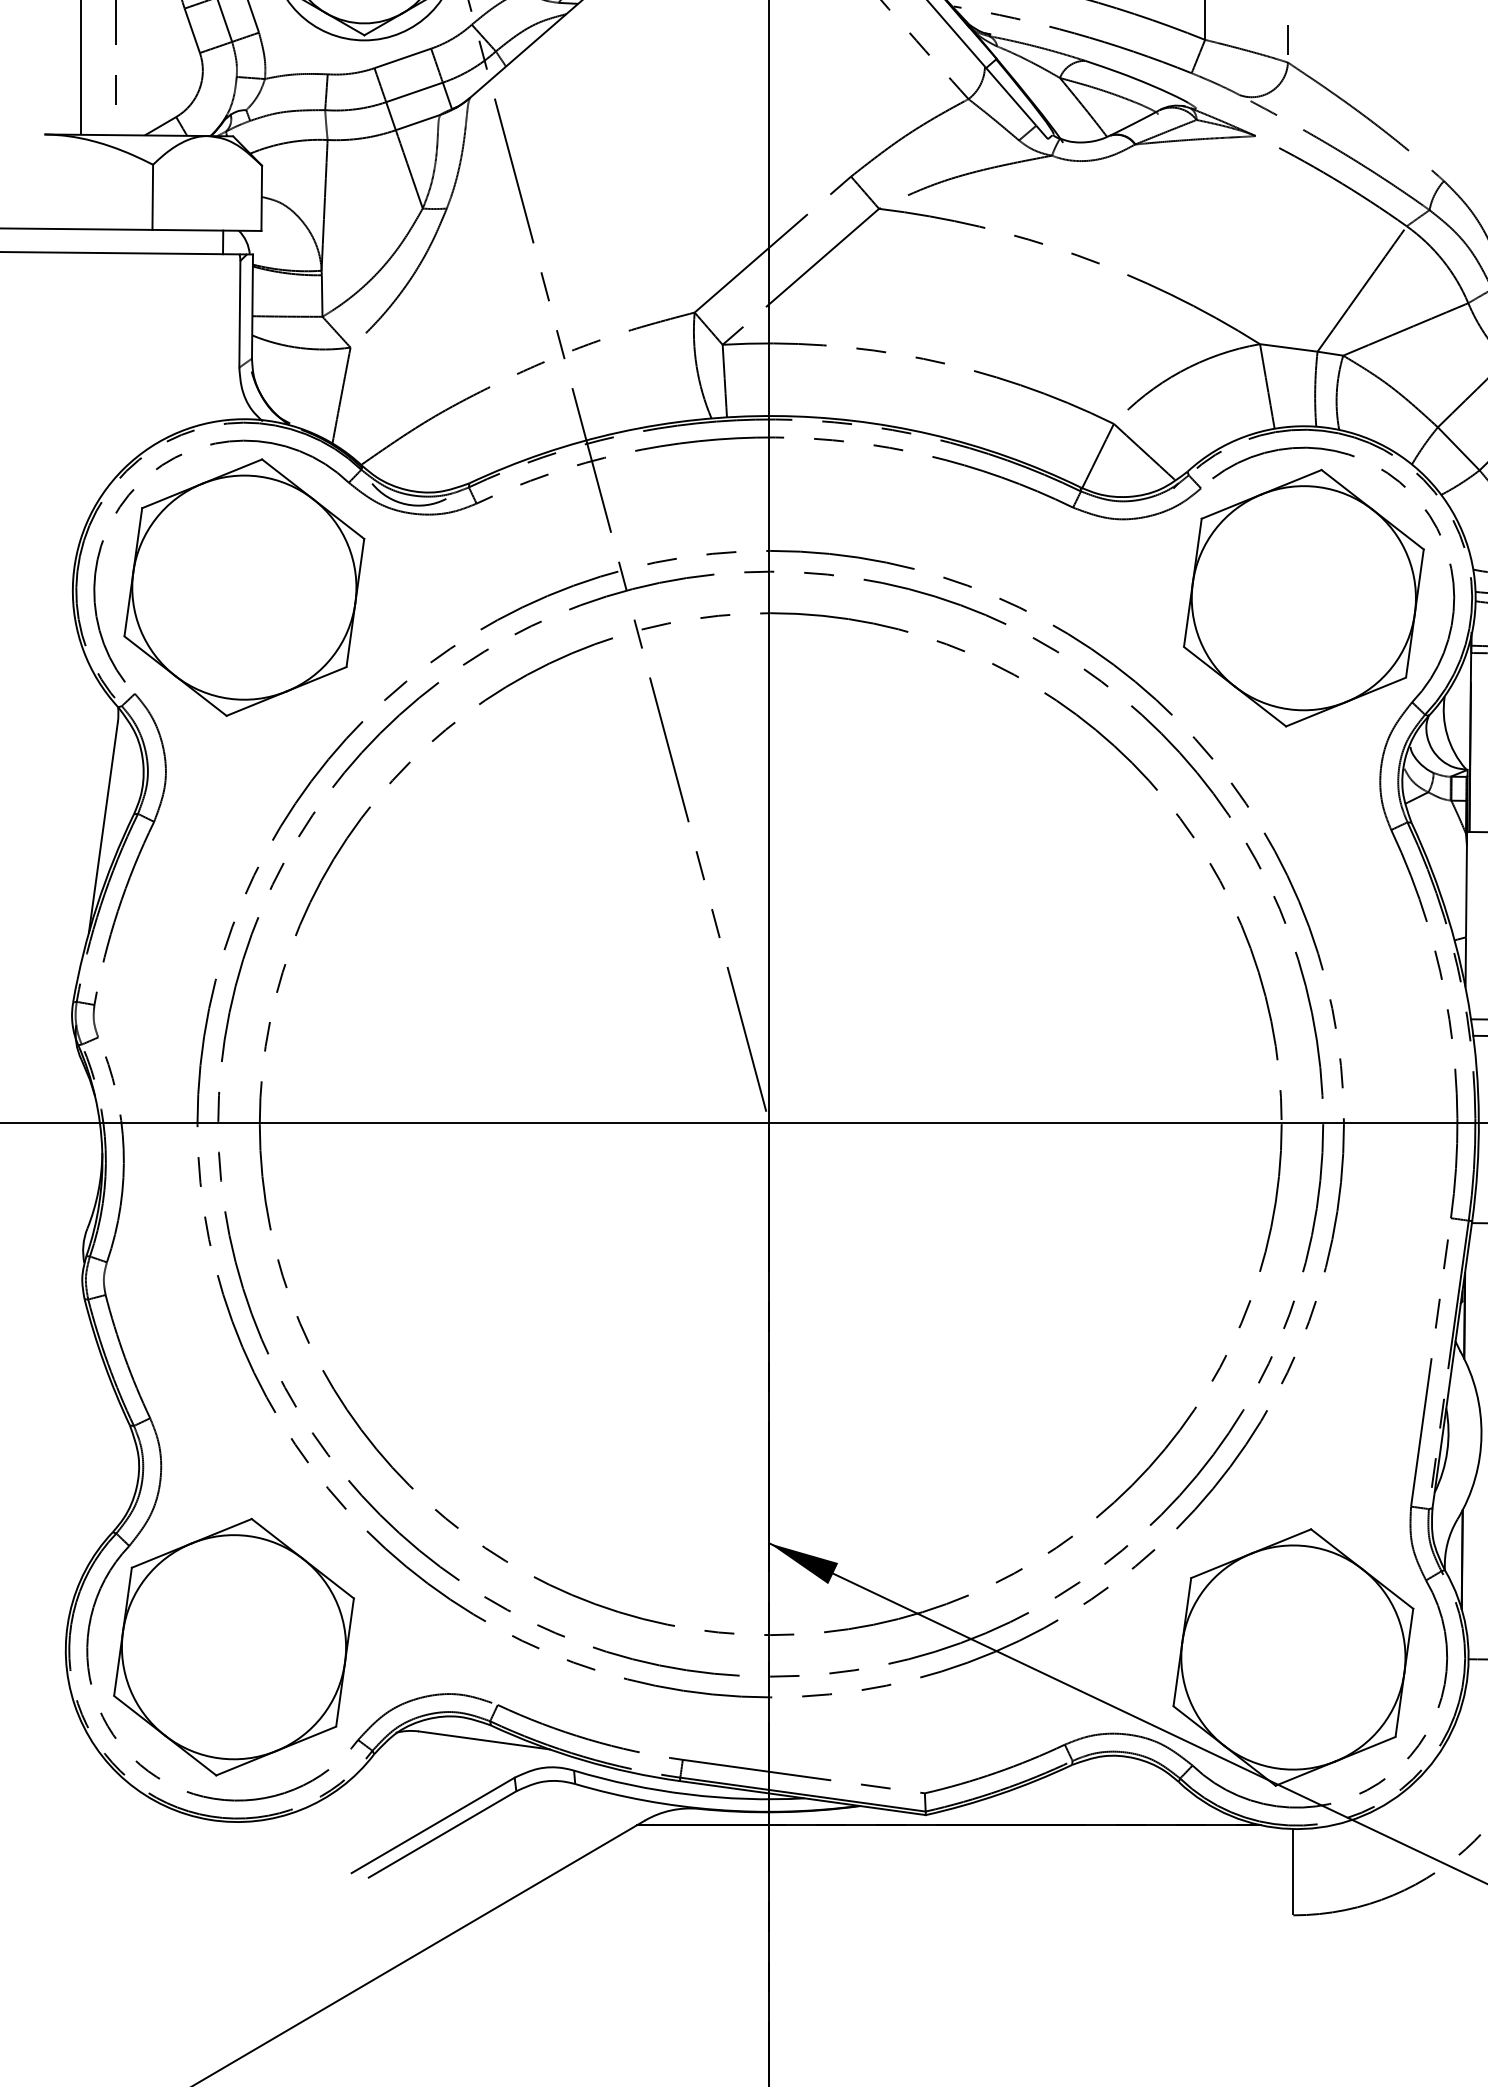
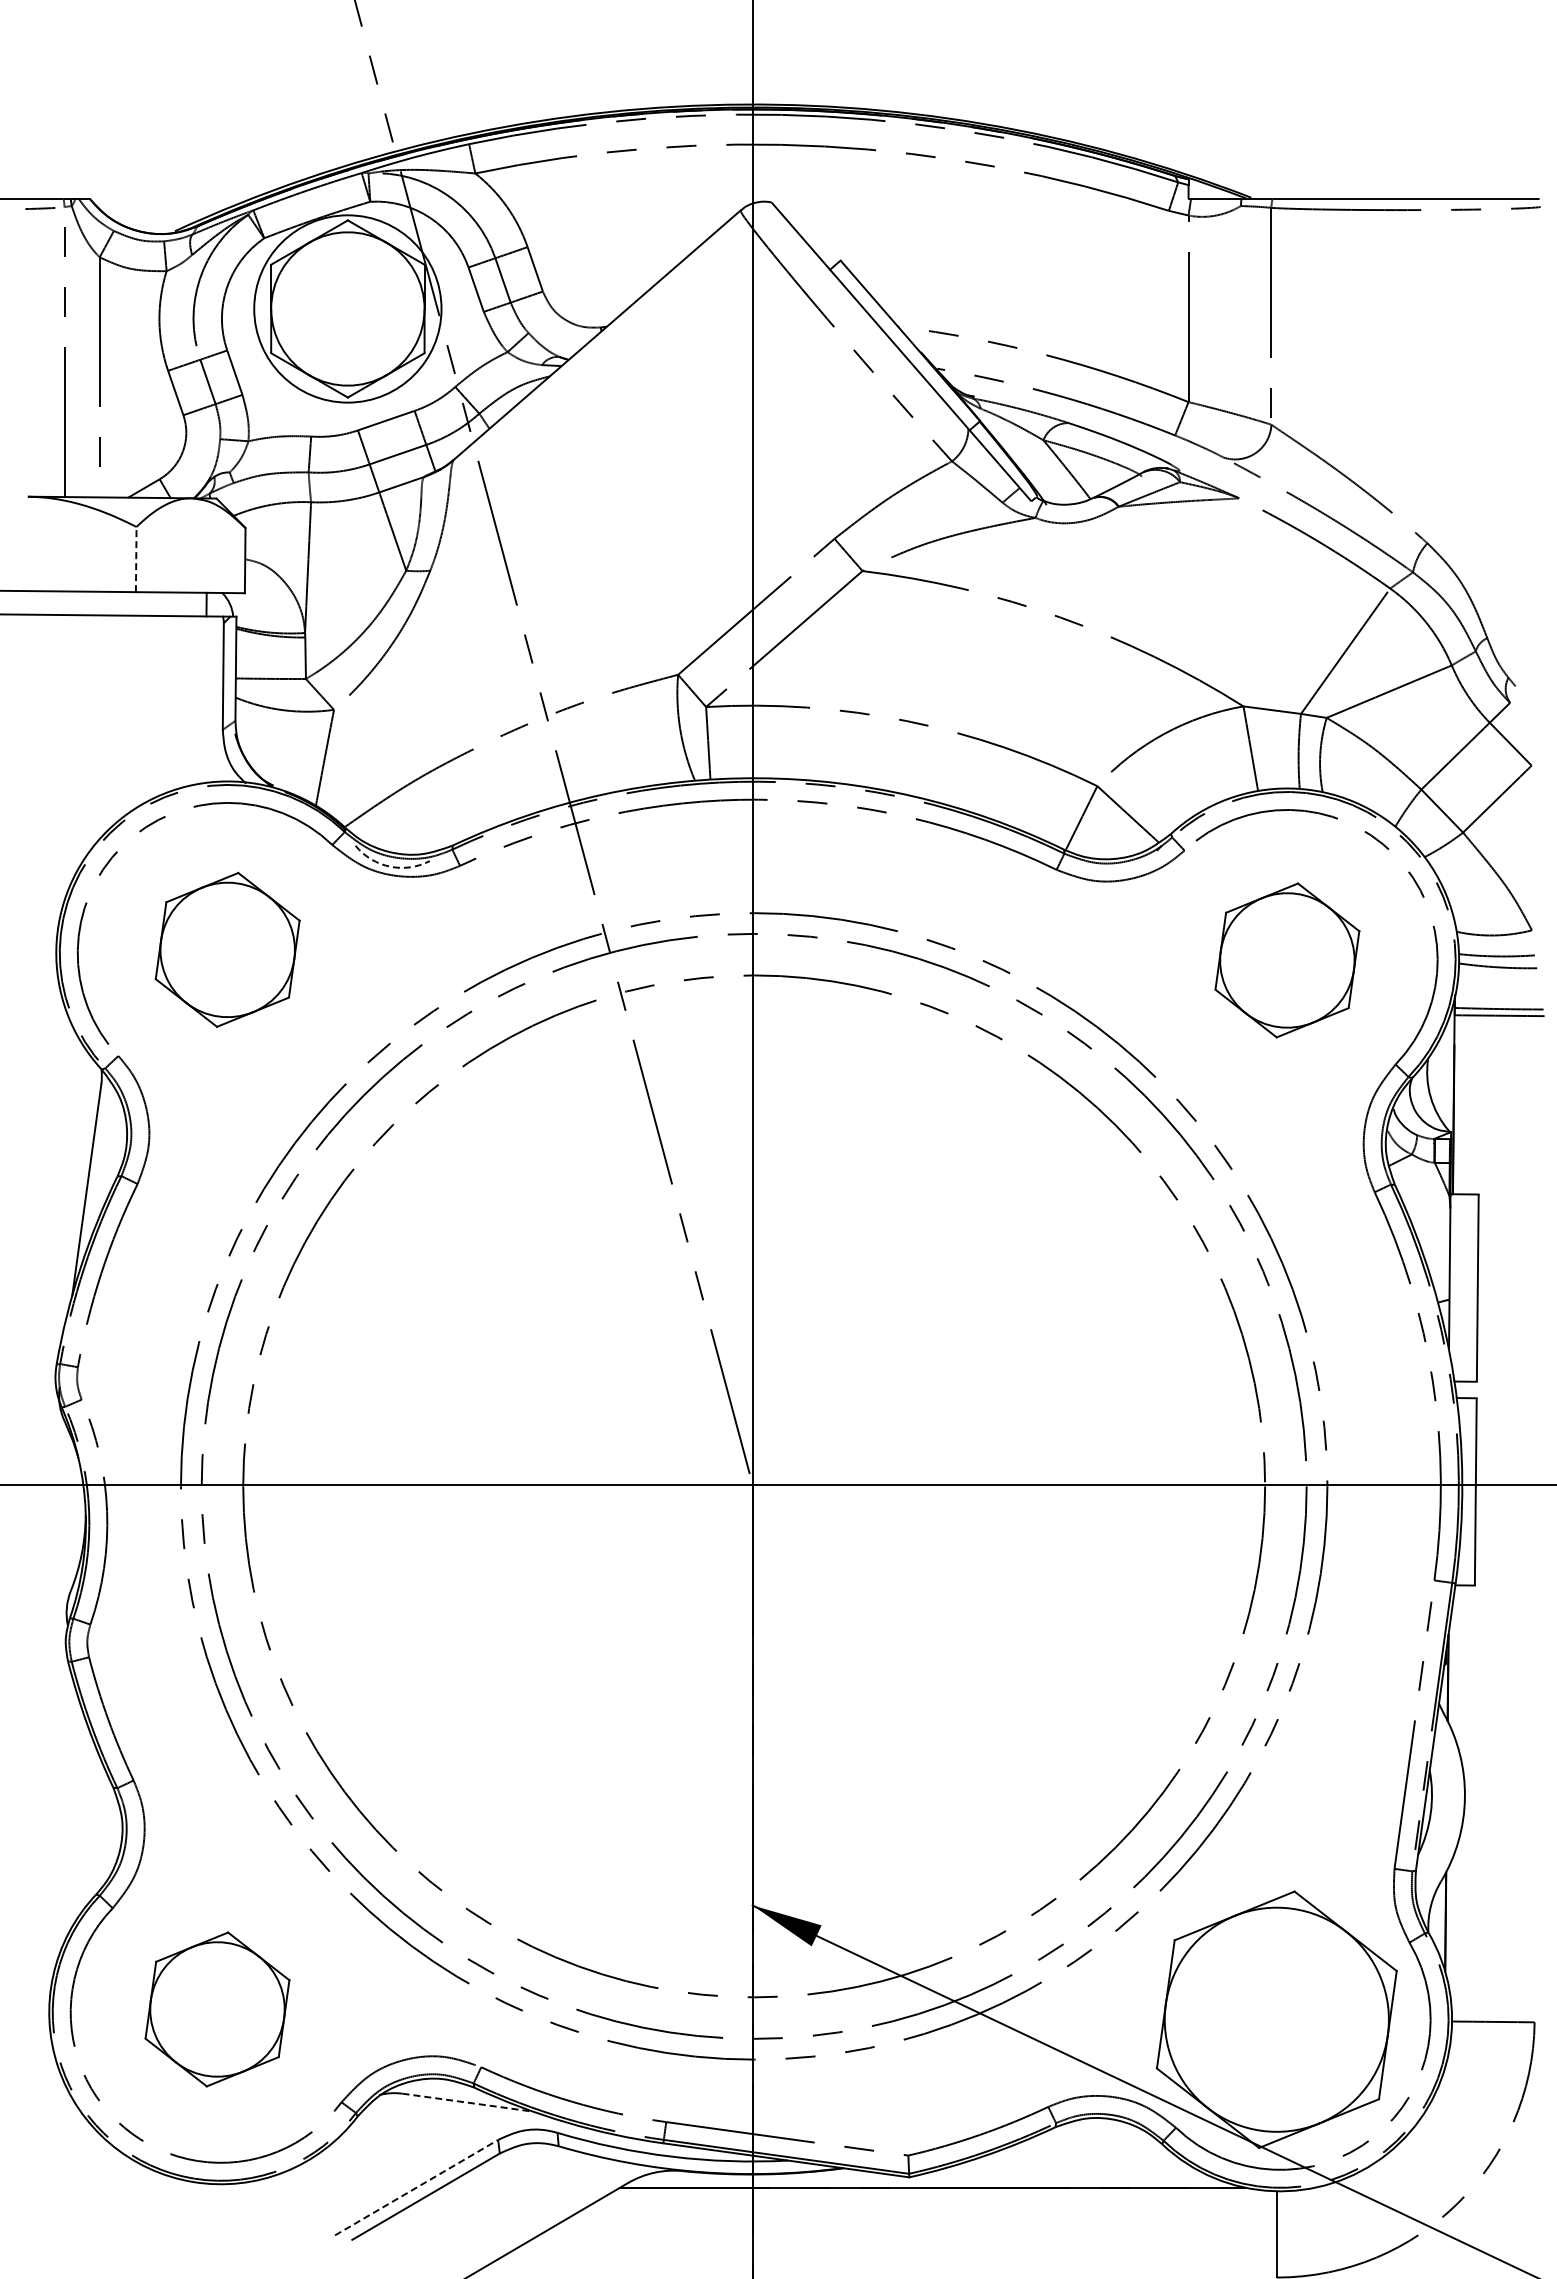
line: (153, 197) -> (136, 559), solid -> dashed
arc: (407, 504) -> (390, 866), solid -> dashed
part: (244, 587) -> (227, 949), size x0.6
part: (1304, 598) -> (1287, 960), size x0.6
part: (234, 1647) -> (217, 2009), size x0.6
line: (484, 1740) -> (467, 2102), solid -> dashed
line: (434, 1825) -> (417, 2187), solid -> dashed

